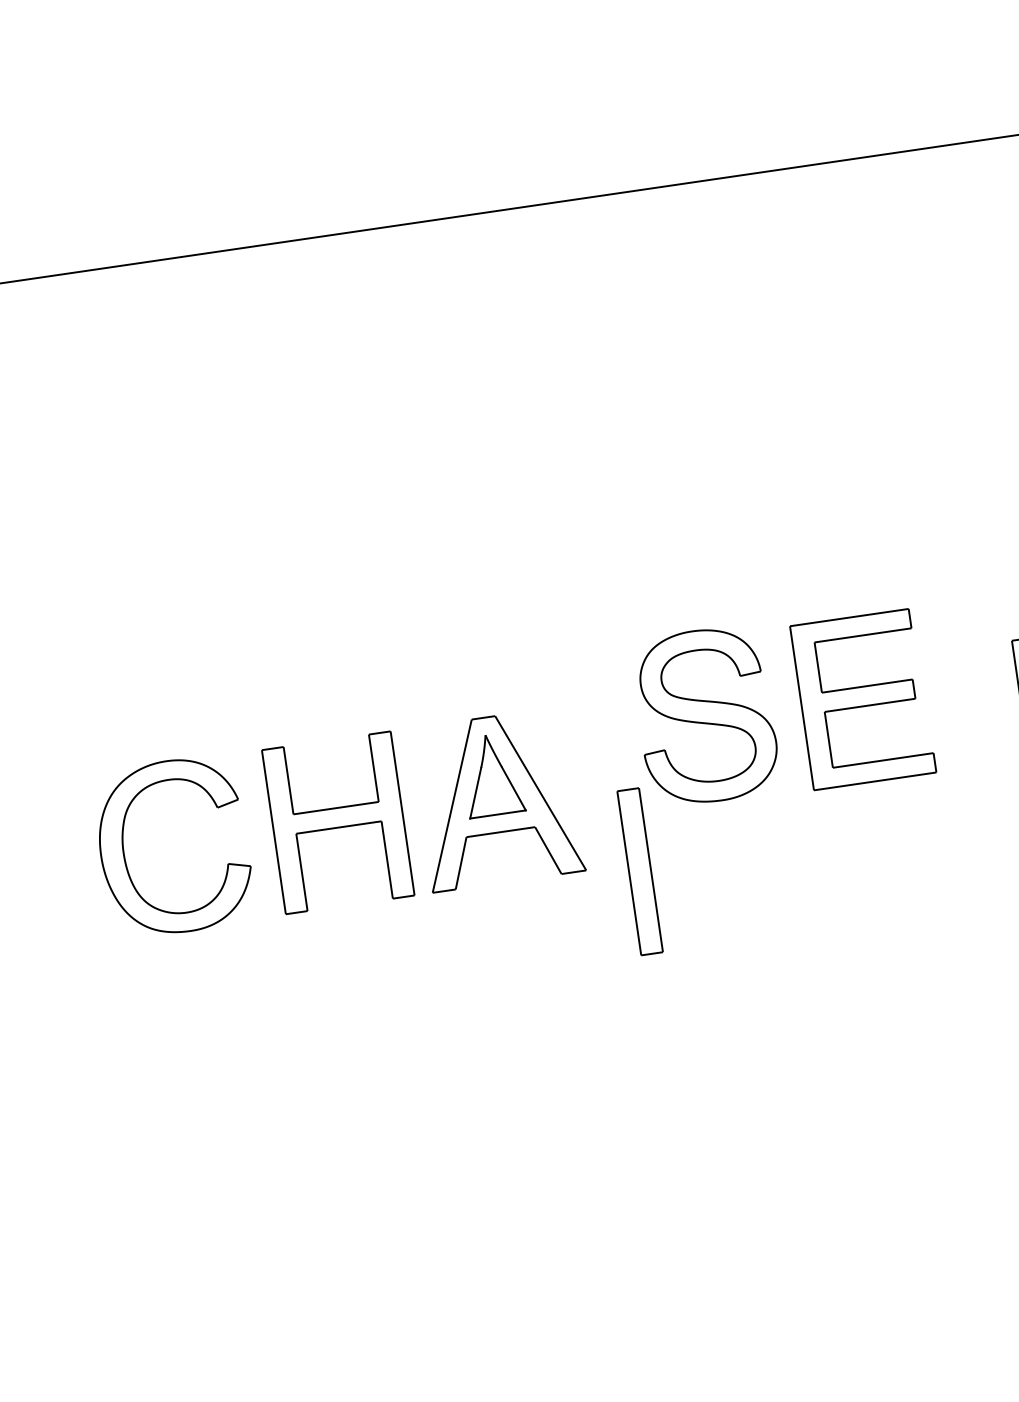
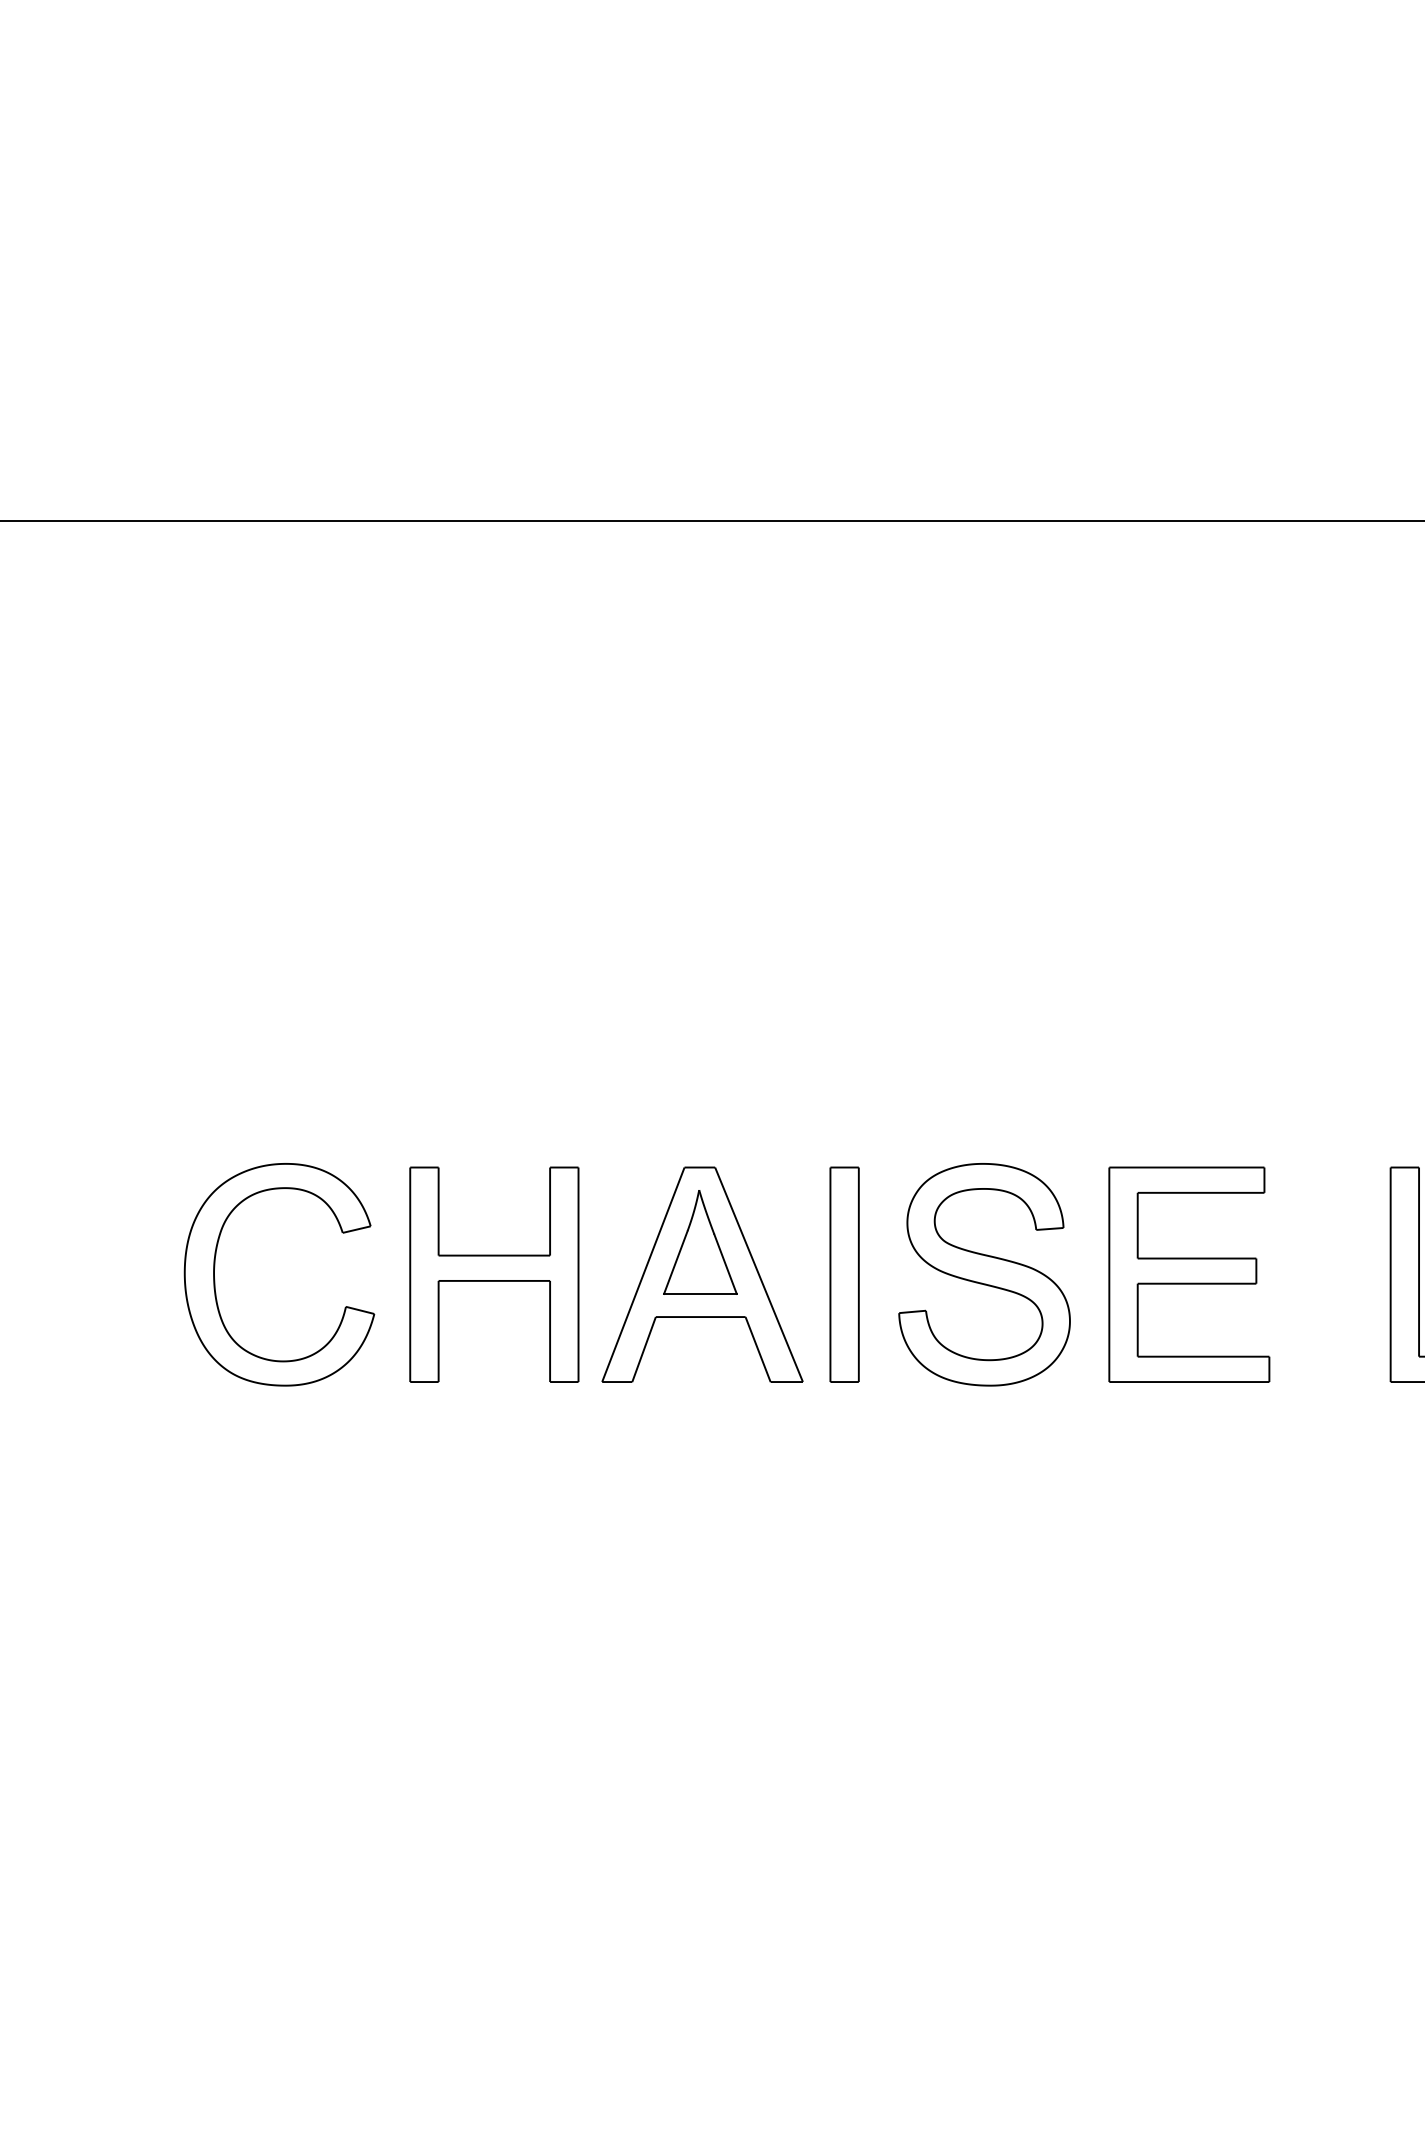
part: (863, 699) -> (1189, 1274), moved
part: (705, 715) -> (984, 1274), moved
part: (640, 871) -> (844, 1274), moved

